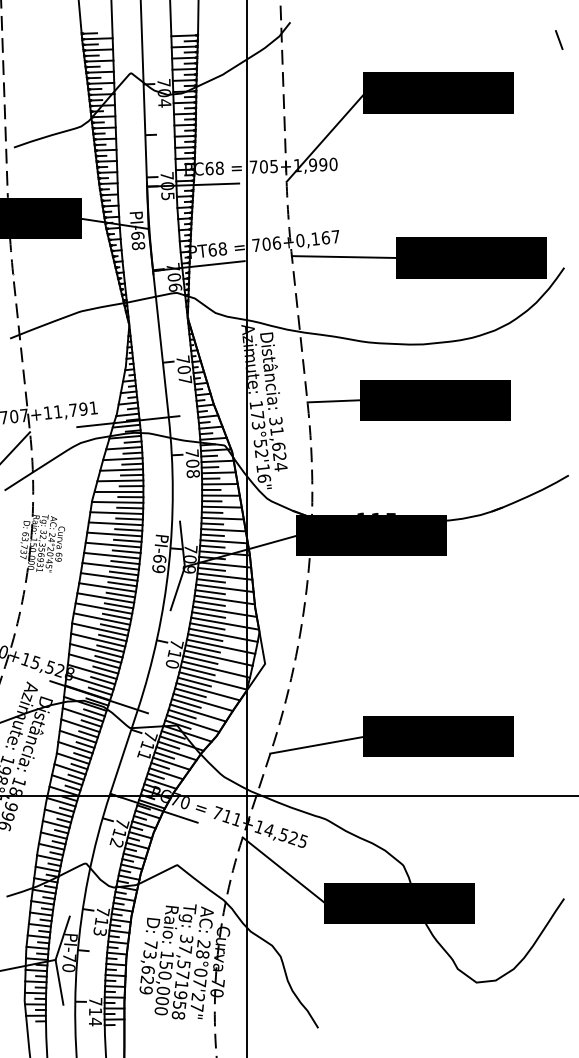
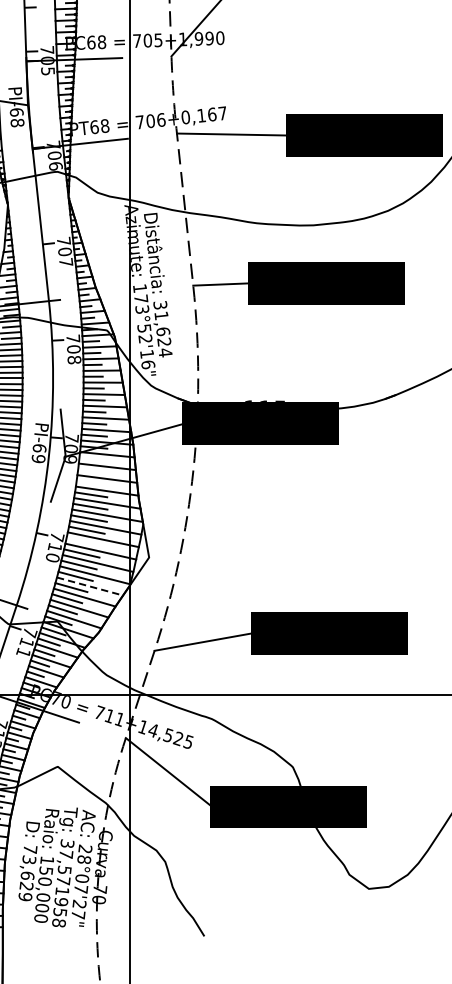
line: (211, 569) -> (93, 459), removed
line: (210, 580) -> (92, 470), removed
line: (209, 592) -> (91, 483), removed
line: (202, 648) -> (84, 541), removed
line: (208, 691) -> (90, 586), solid -> dashed

